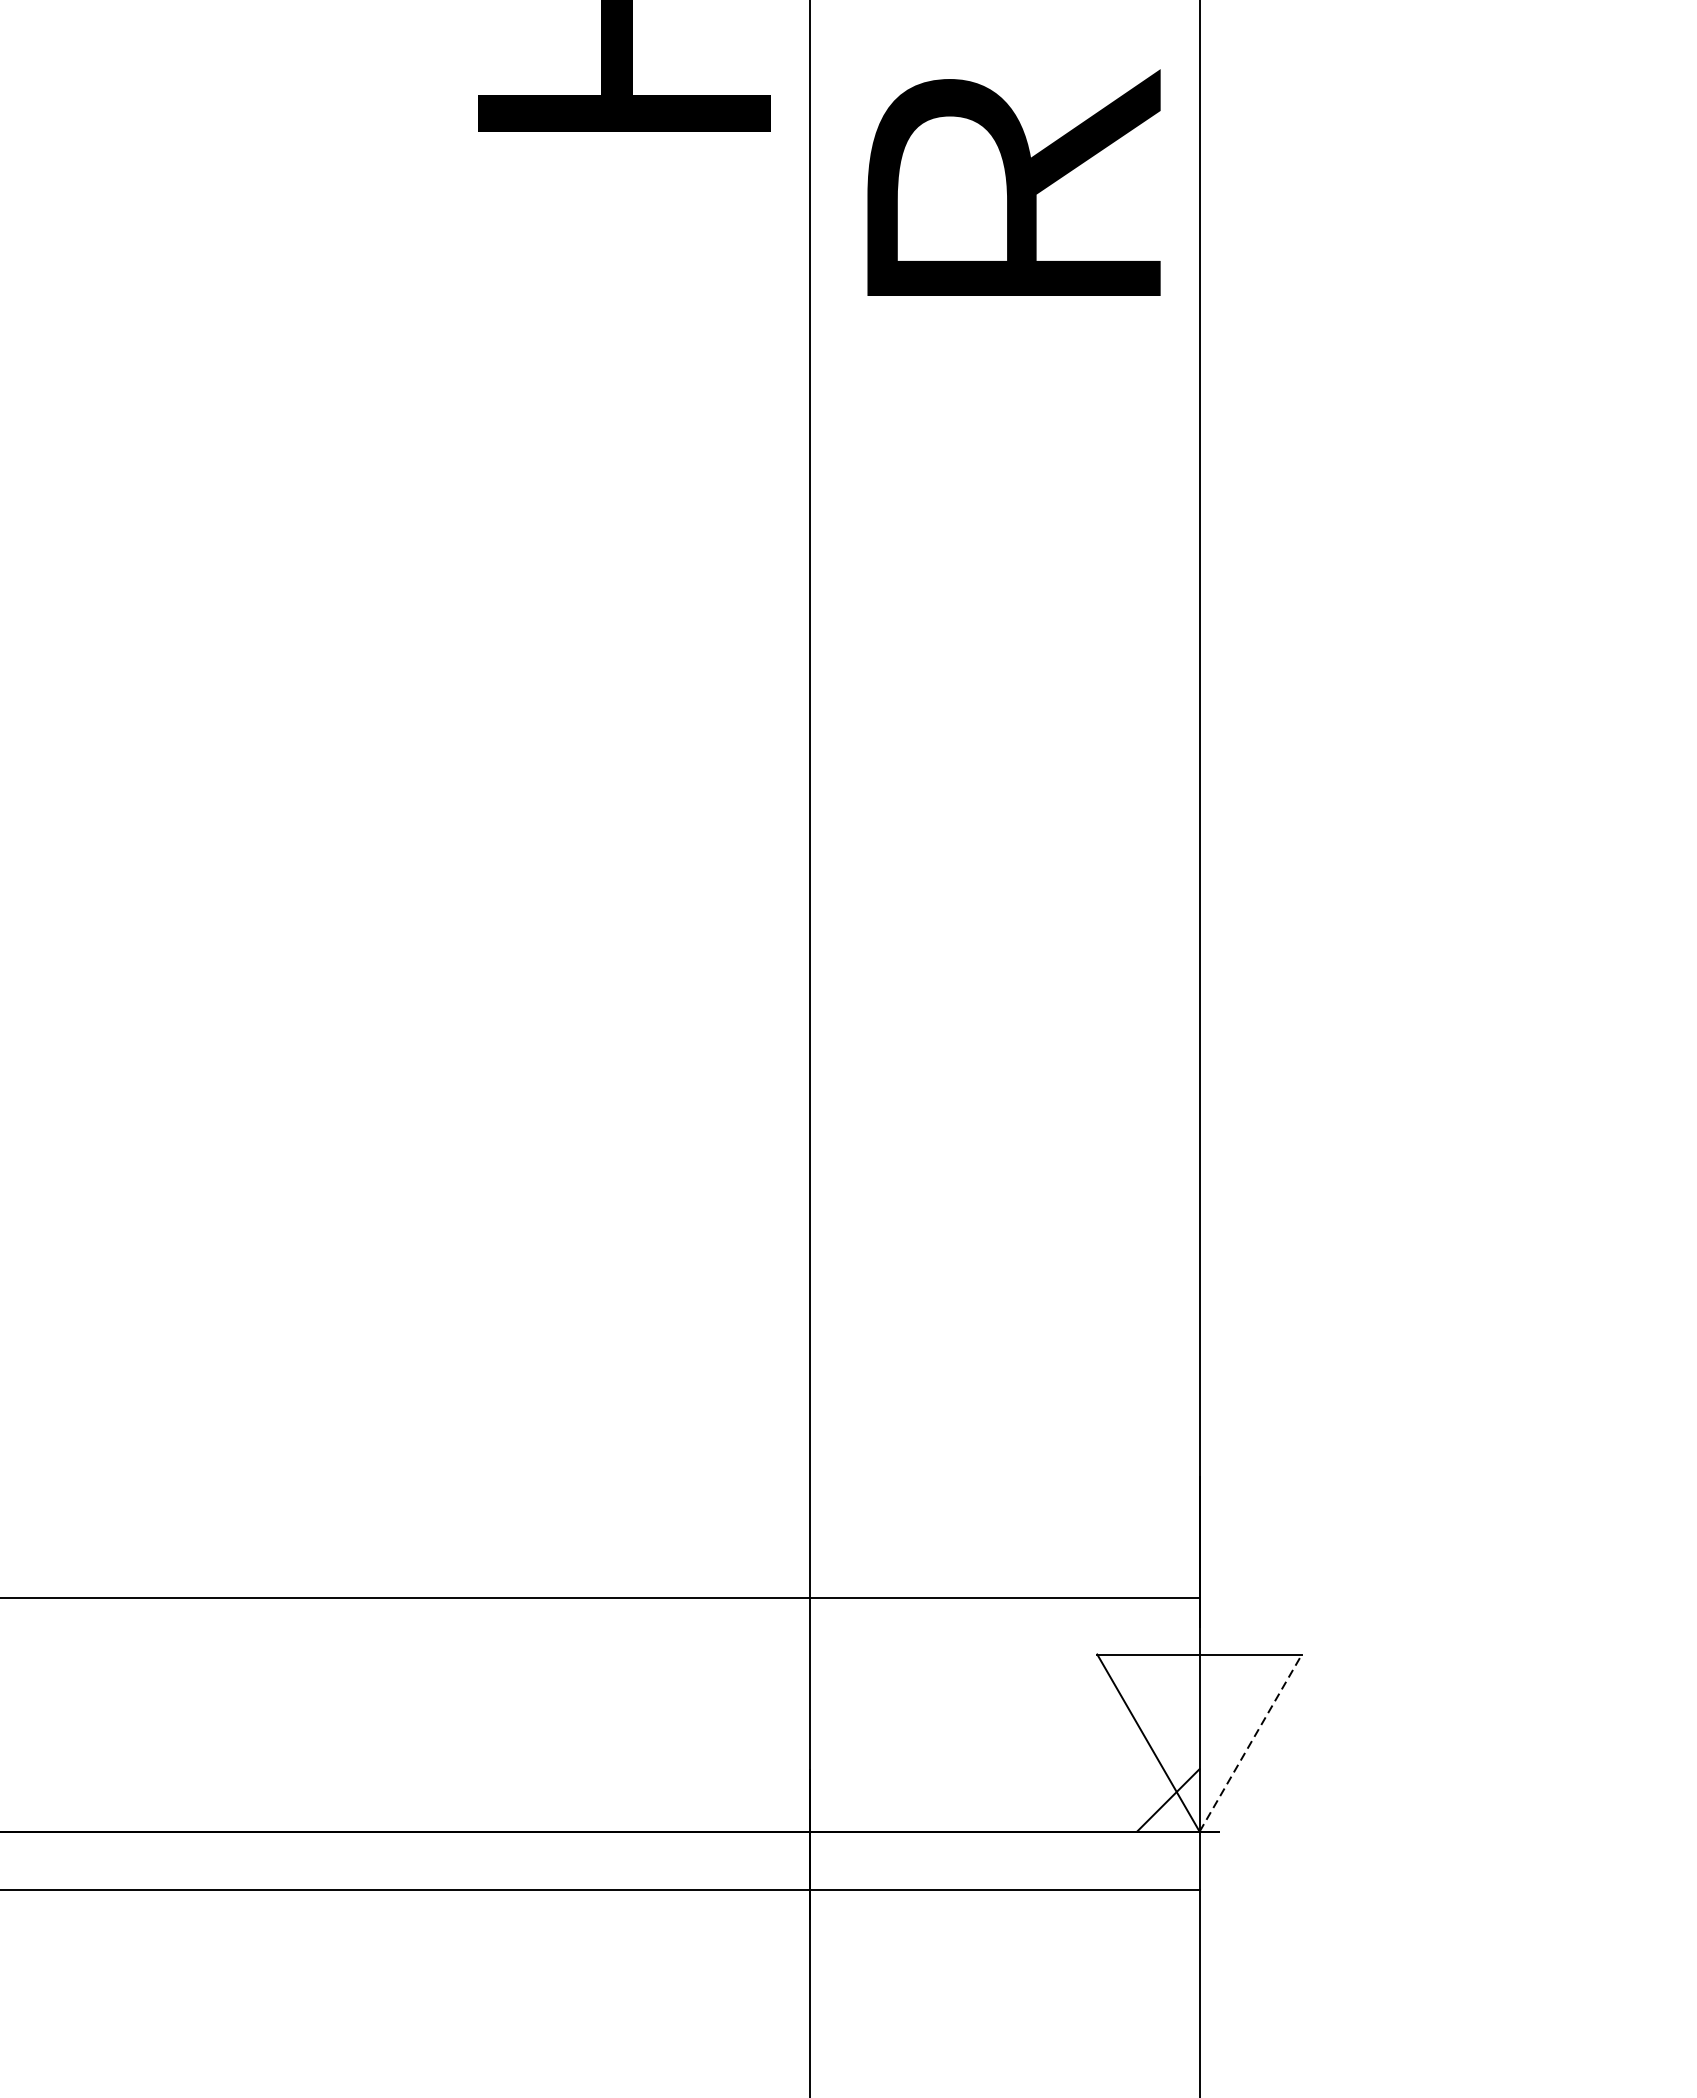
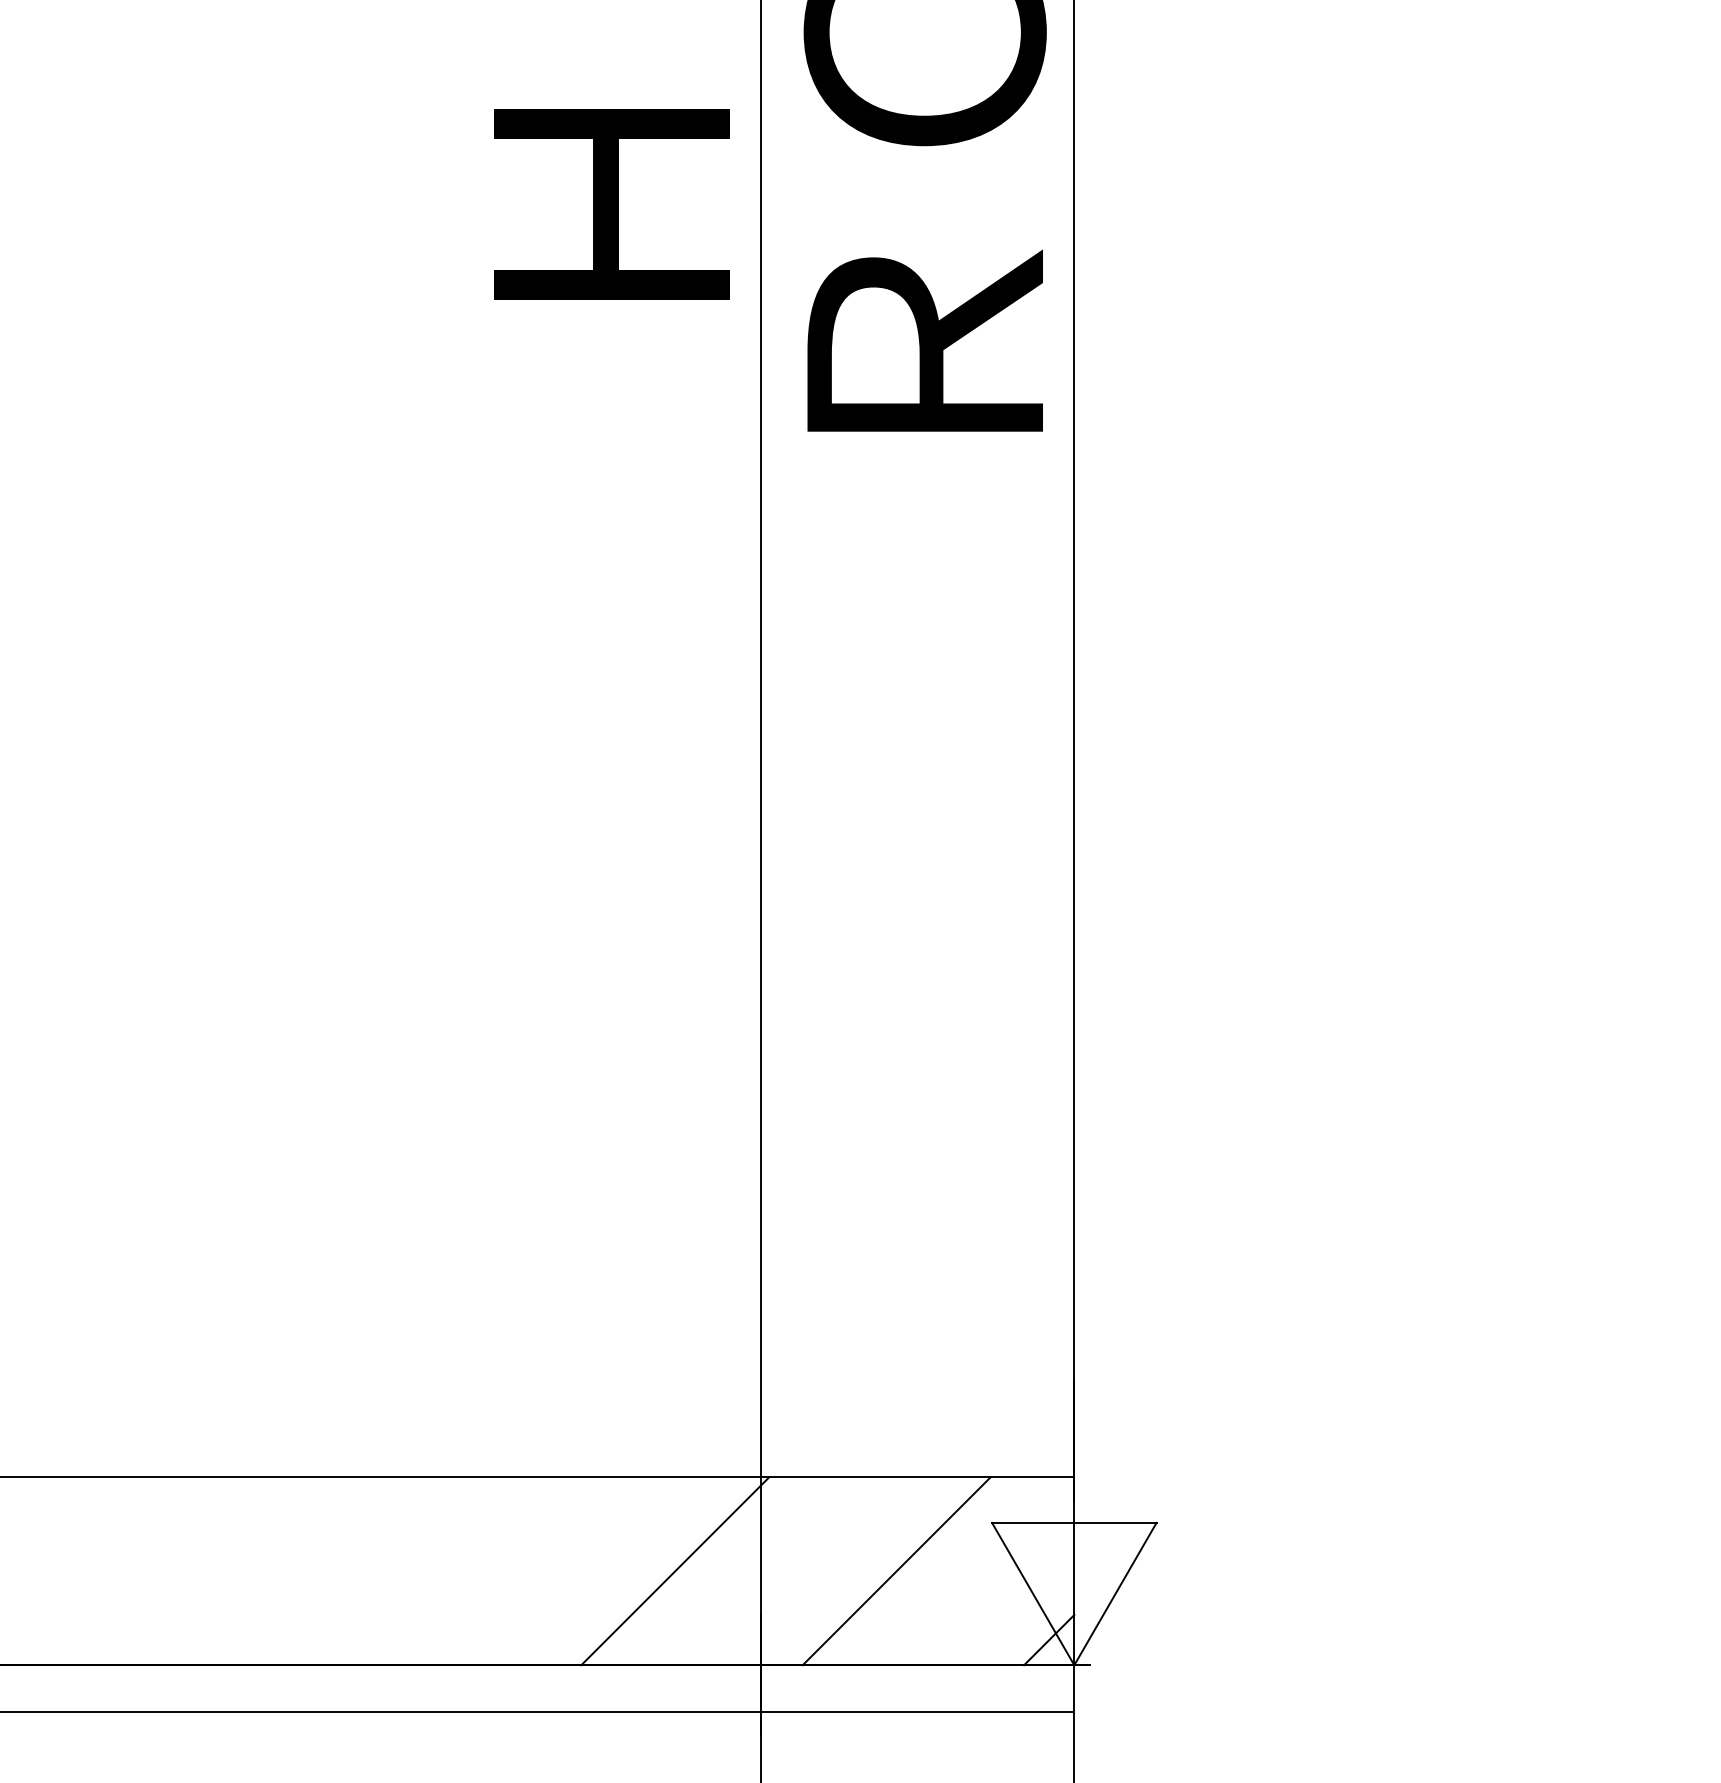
line: (703, 1714) -> (675, 1571), added
line: (978, 1714) -> (896, 1571), added
line: (1250, 1742) -> (1115, 1593), dashed -> solid

